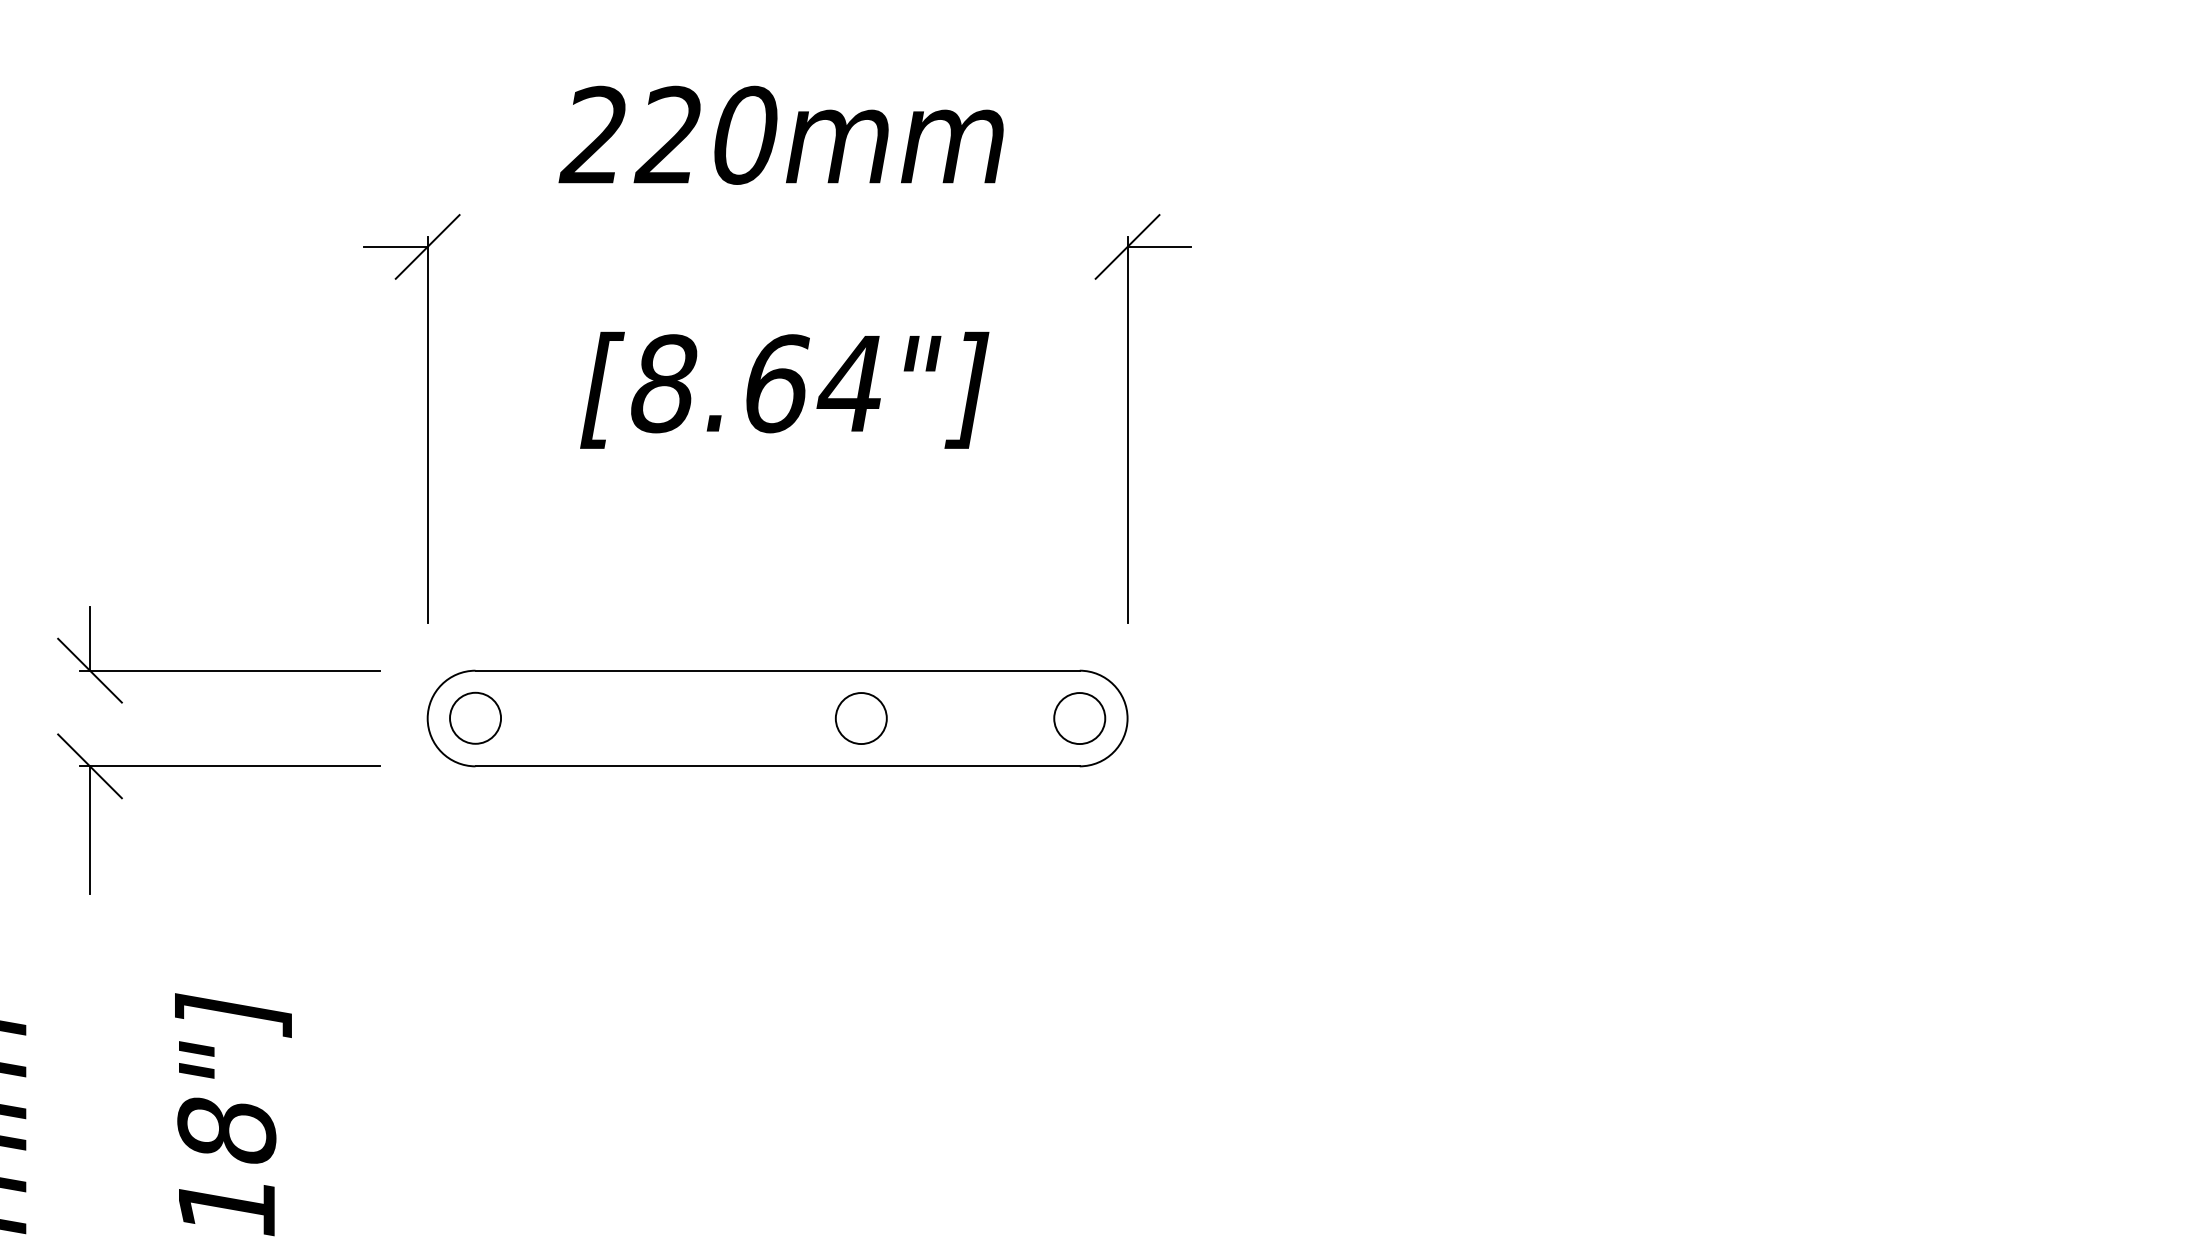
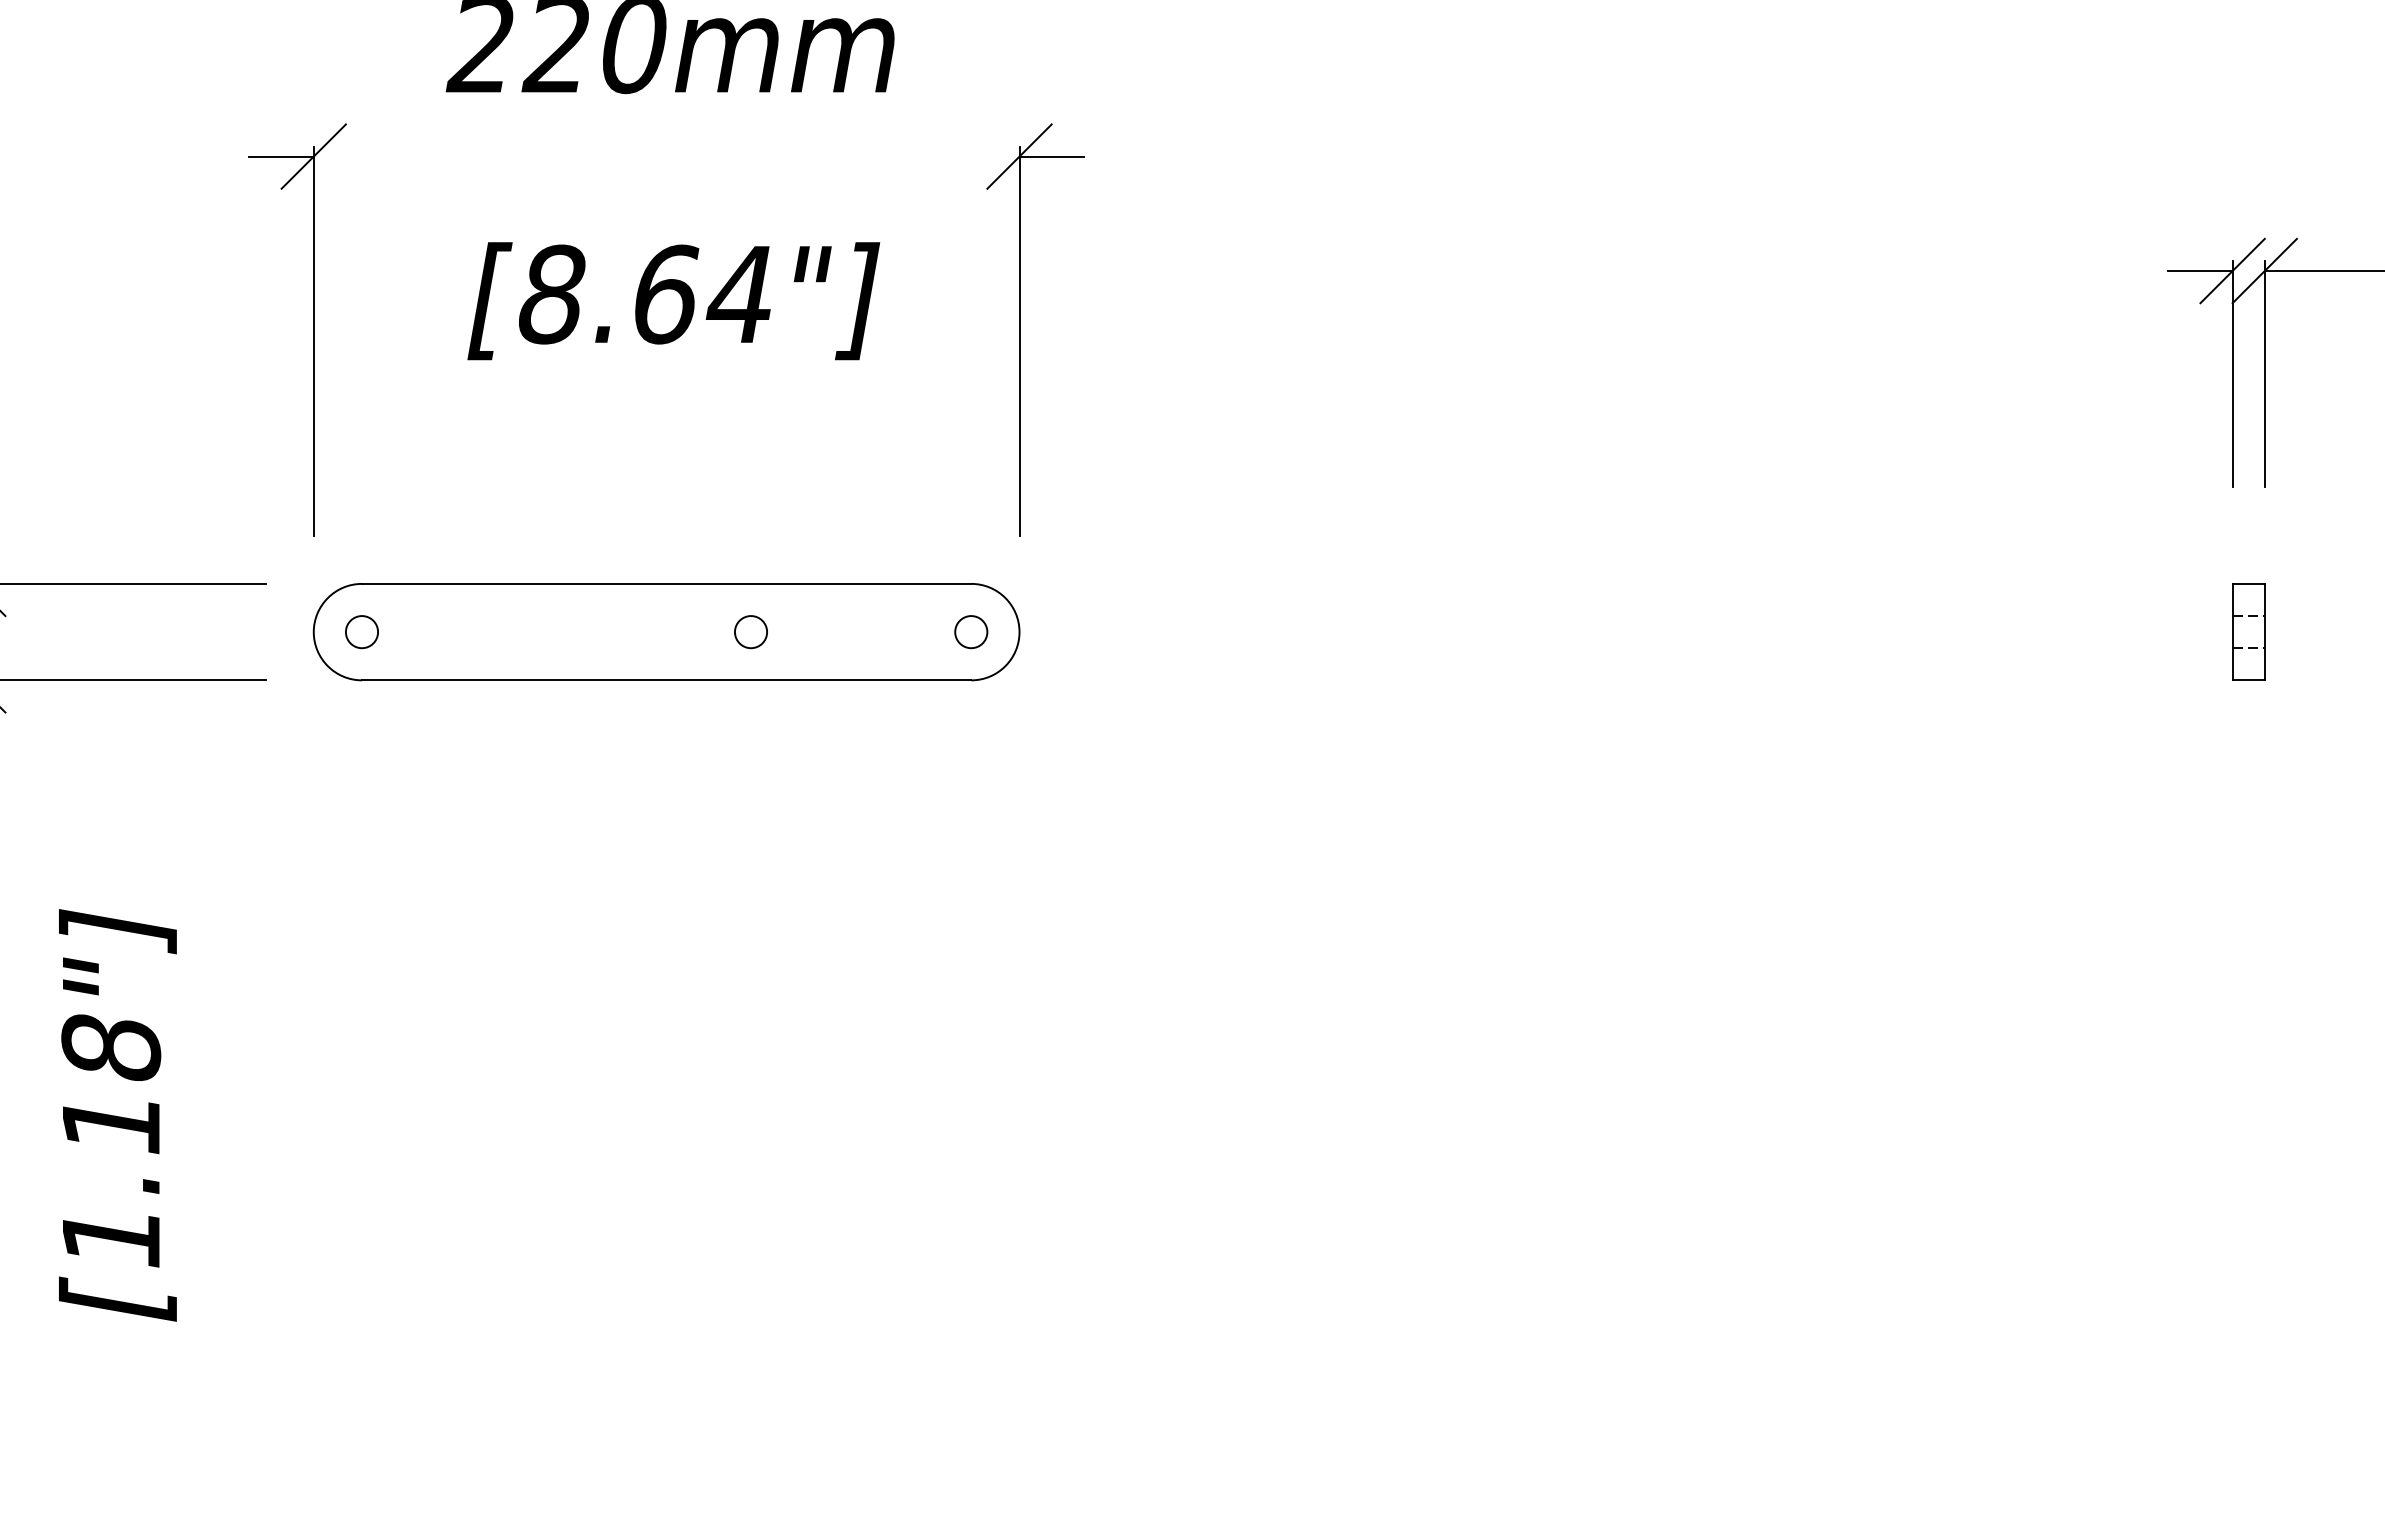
circle: (475, 718) -> (361, 632), size x0.62
circle: (860, 718) -> (750, 632), size x0.62
circle: (1079, 718) -> (971, 632), size x0.62

